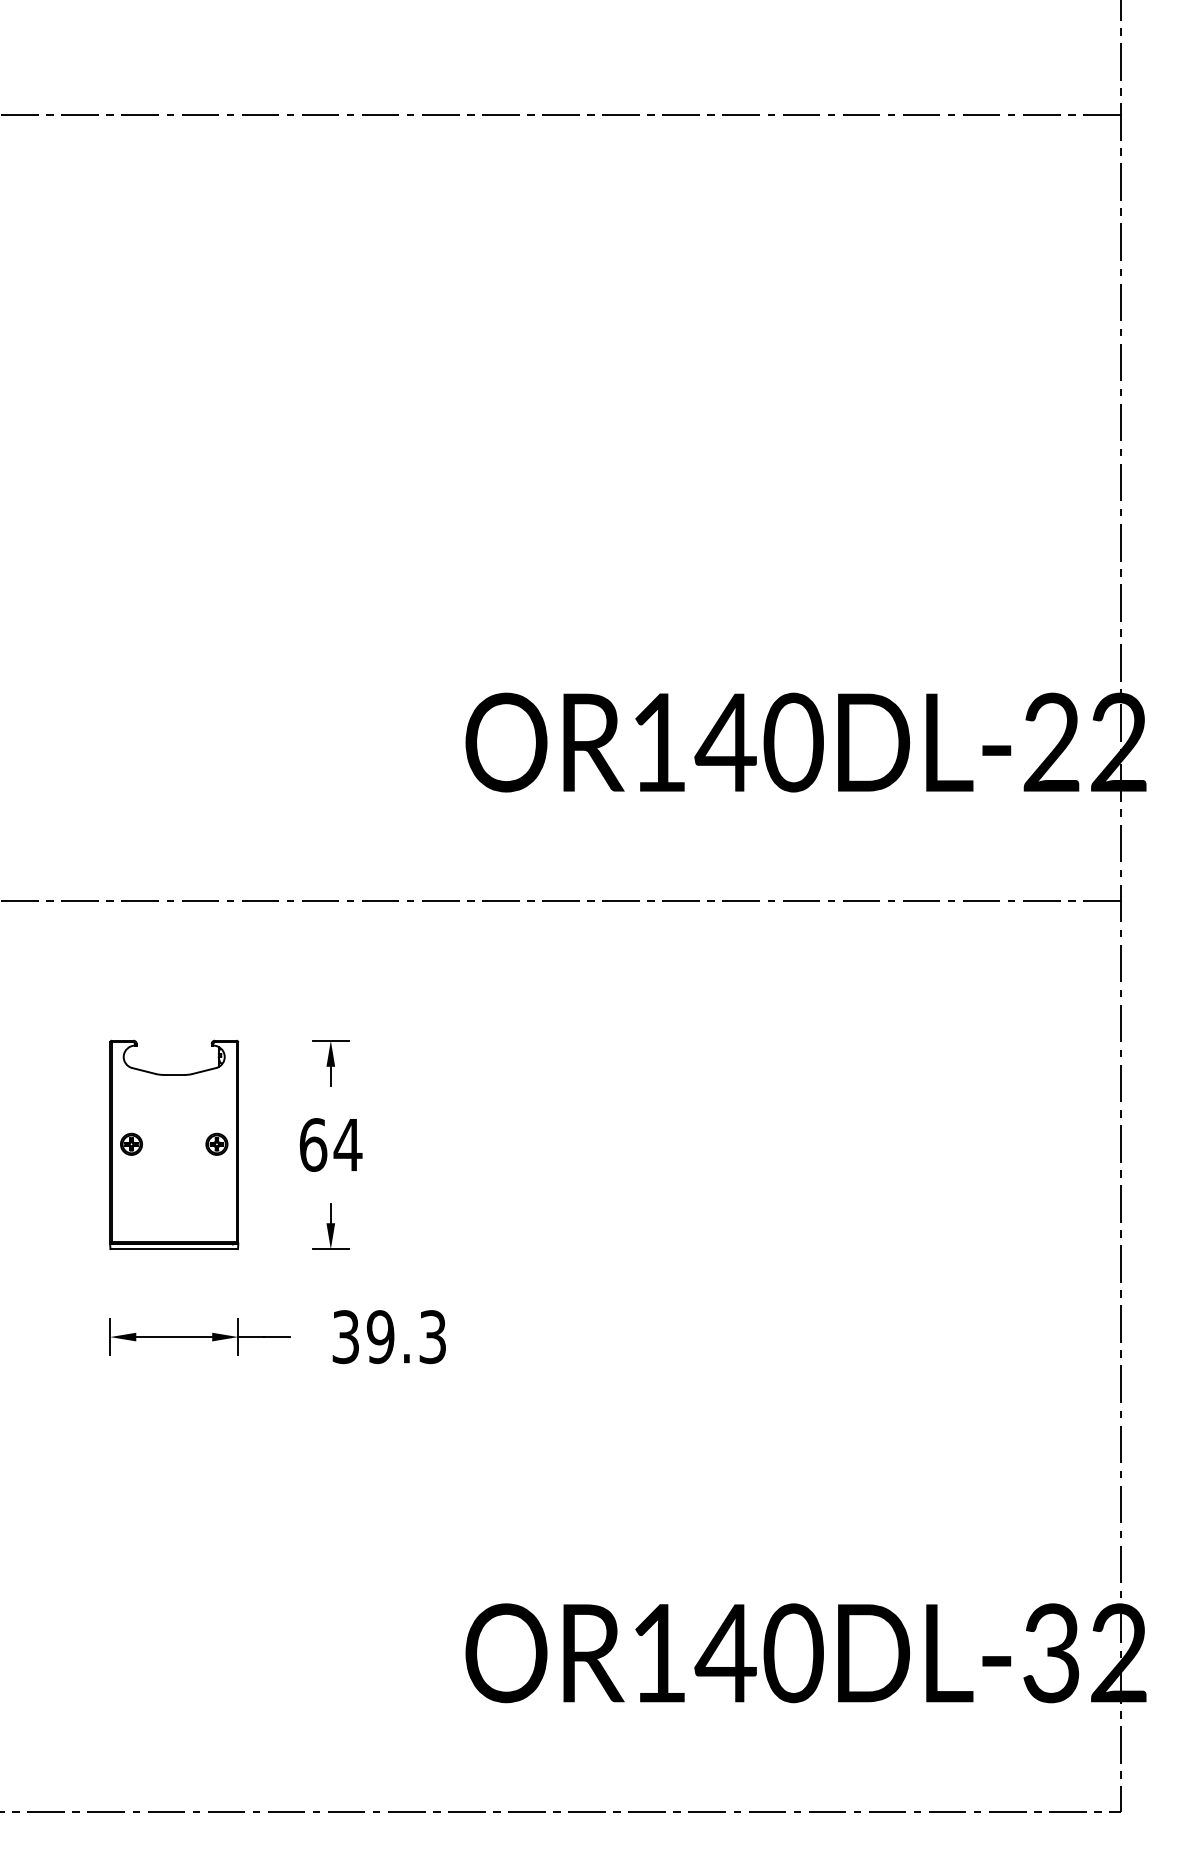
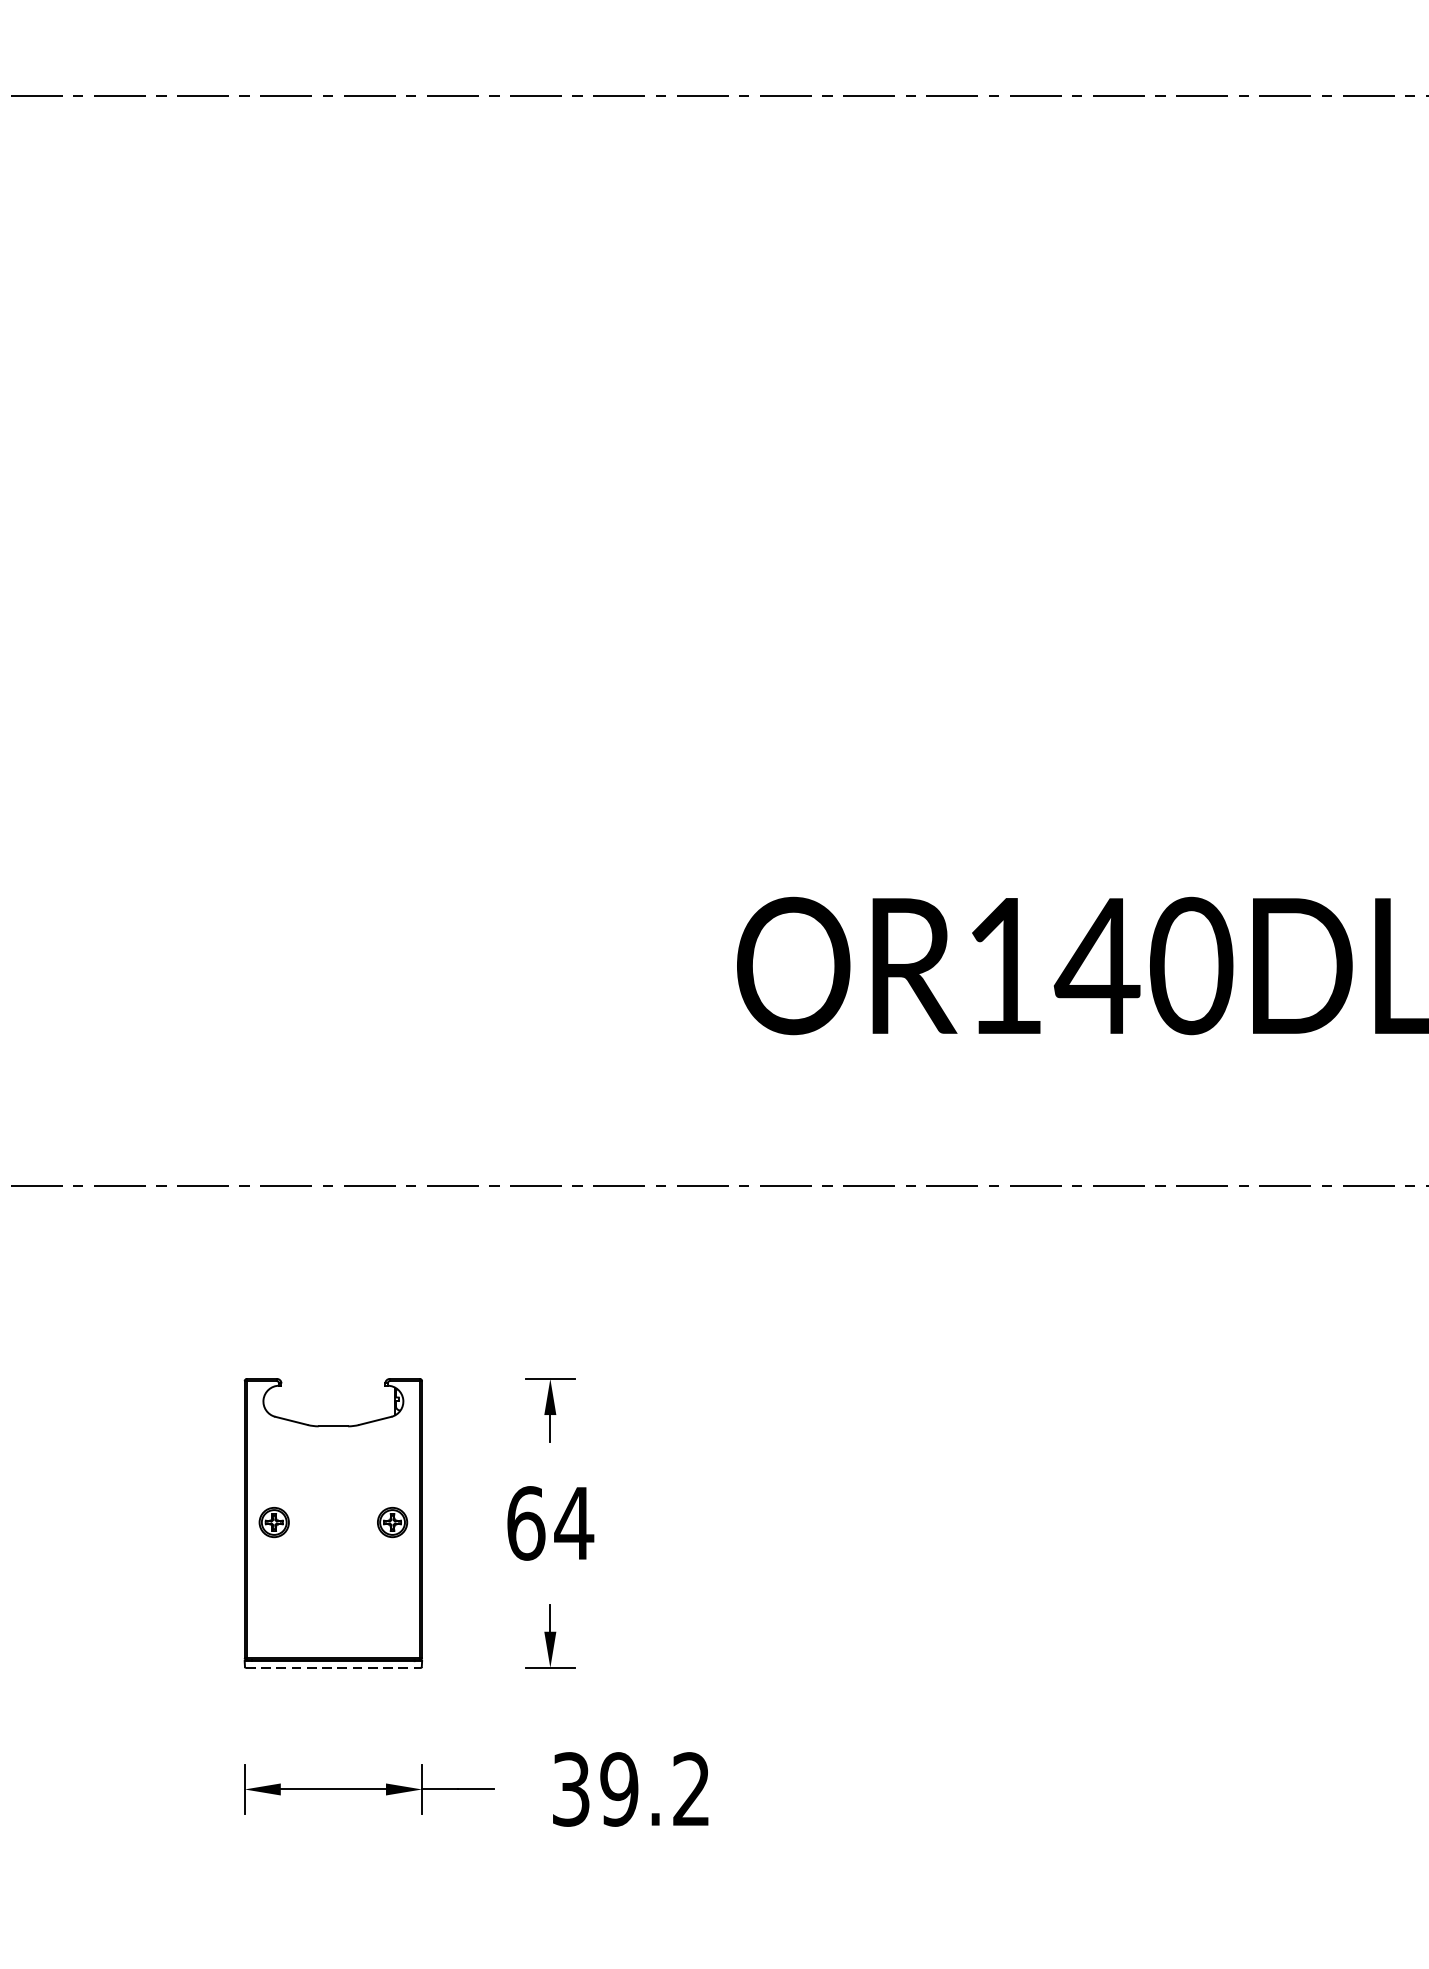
line: (174, 1249) -> (333, 1668), solid -> dashed
text: (432, 1337) -> (691, 1790), 39.3 -> 39.2

